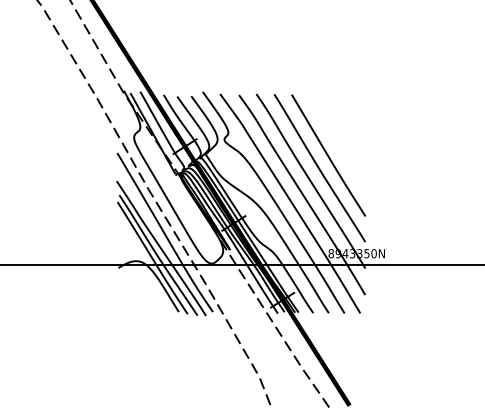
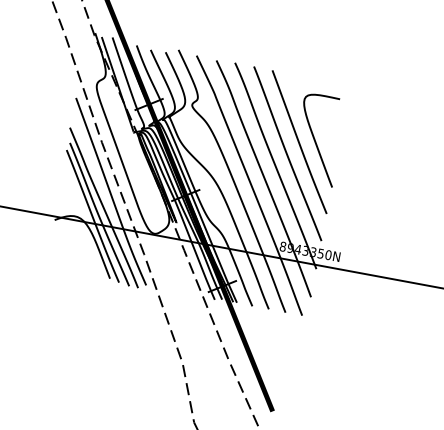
curve: (343, 151) -> (316, 140), added

